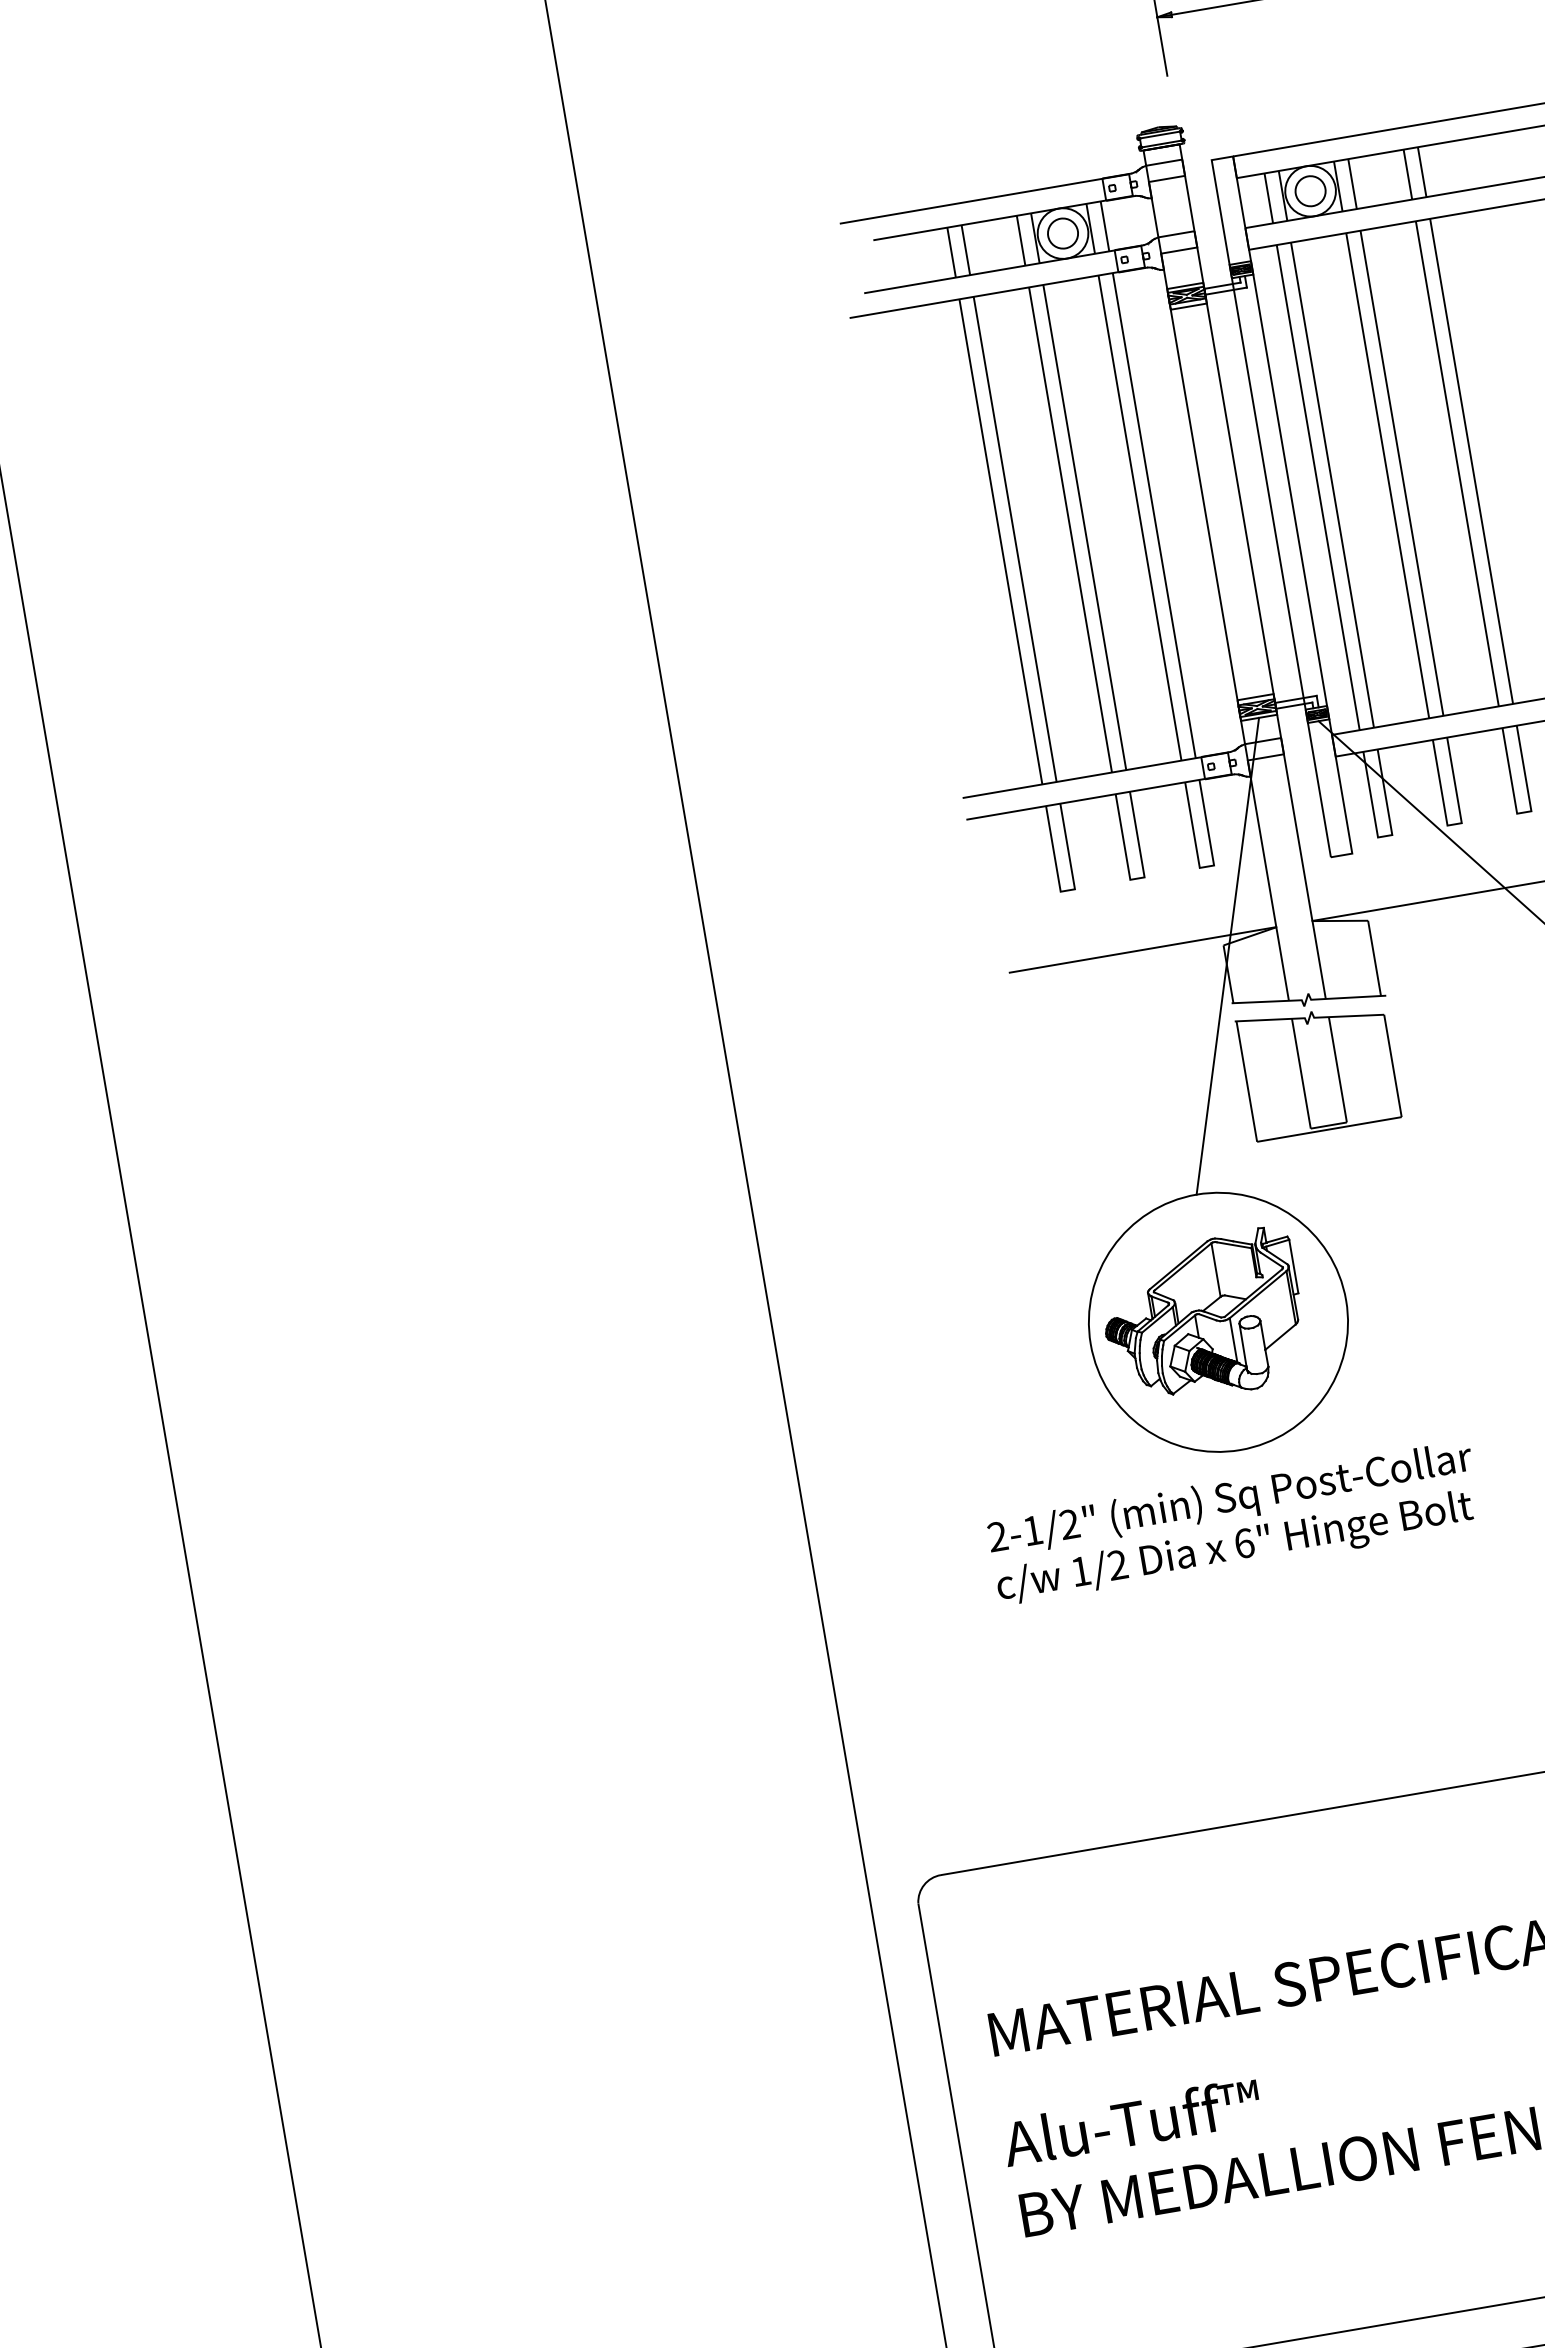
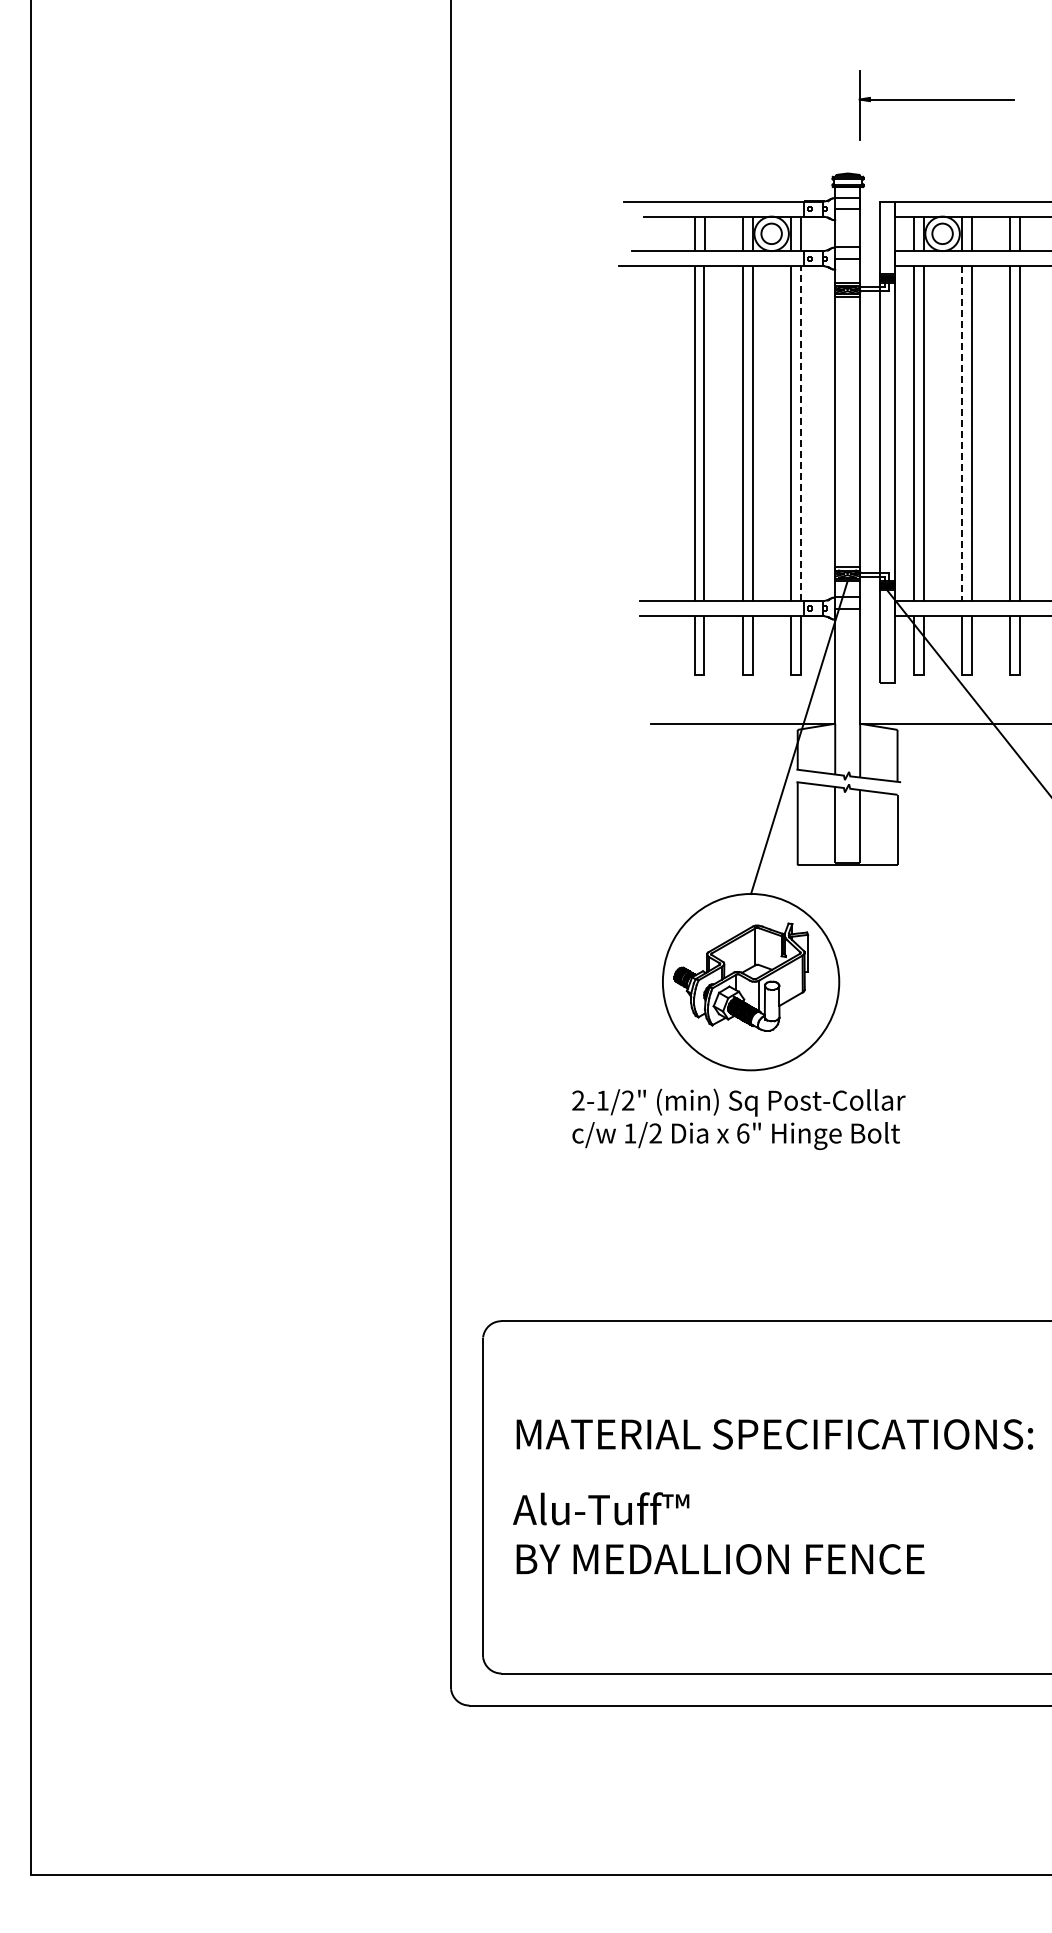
line: (1387, 477) -> (961, 434), solid -> dashed
line: (1154, 515) -> (800, 433), solid -> dashed

